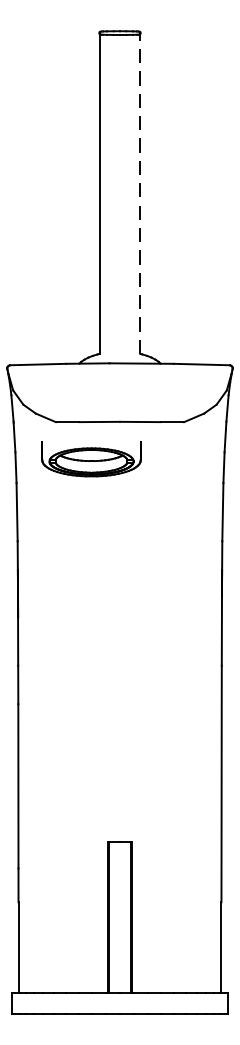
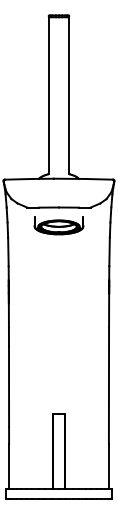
line: (141, 194) -> (69, 95), dashed -> solid
part: (90, 458) -> (58, 225), moved

